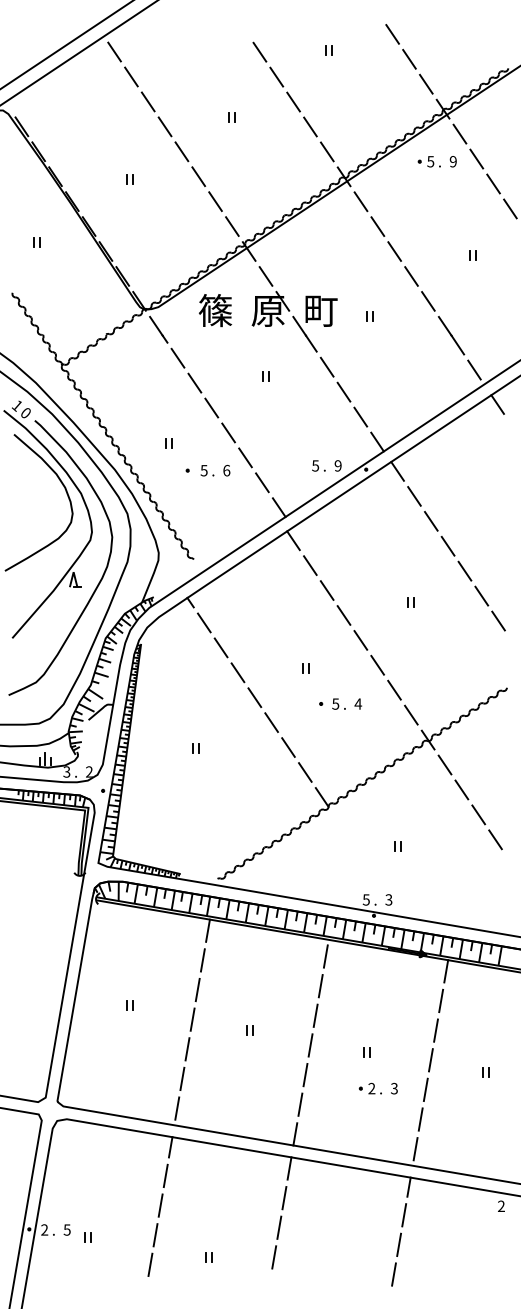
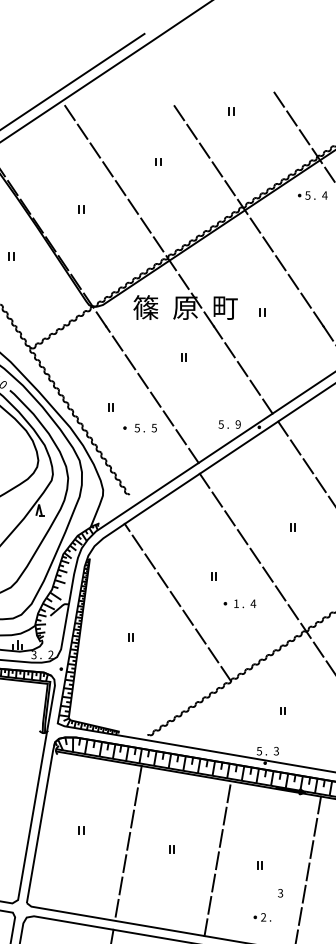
text: (453, 161) -> (325, 195), 9 -> 4
text: (226, 470) -> (154, 427), 6 -> 5
text: (335, 703) -> (236, 603), 5 -> 1
part: (369, 1088) -> (261, 917), moved

